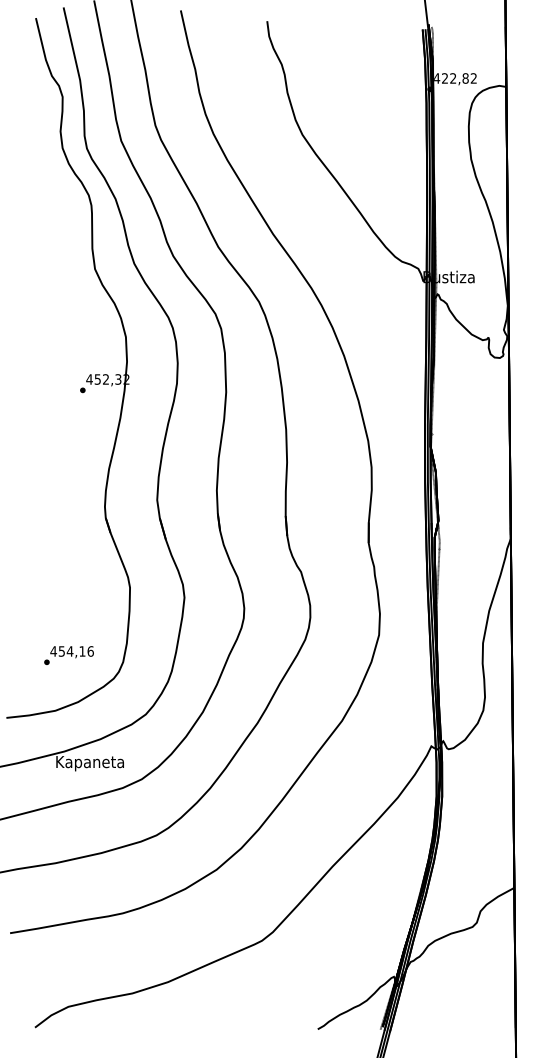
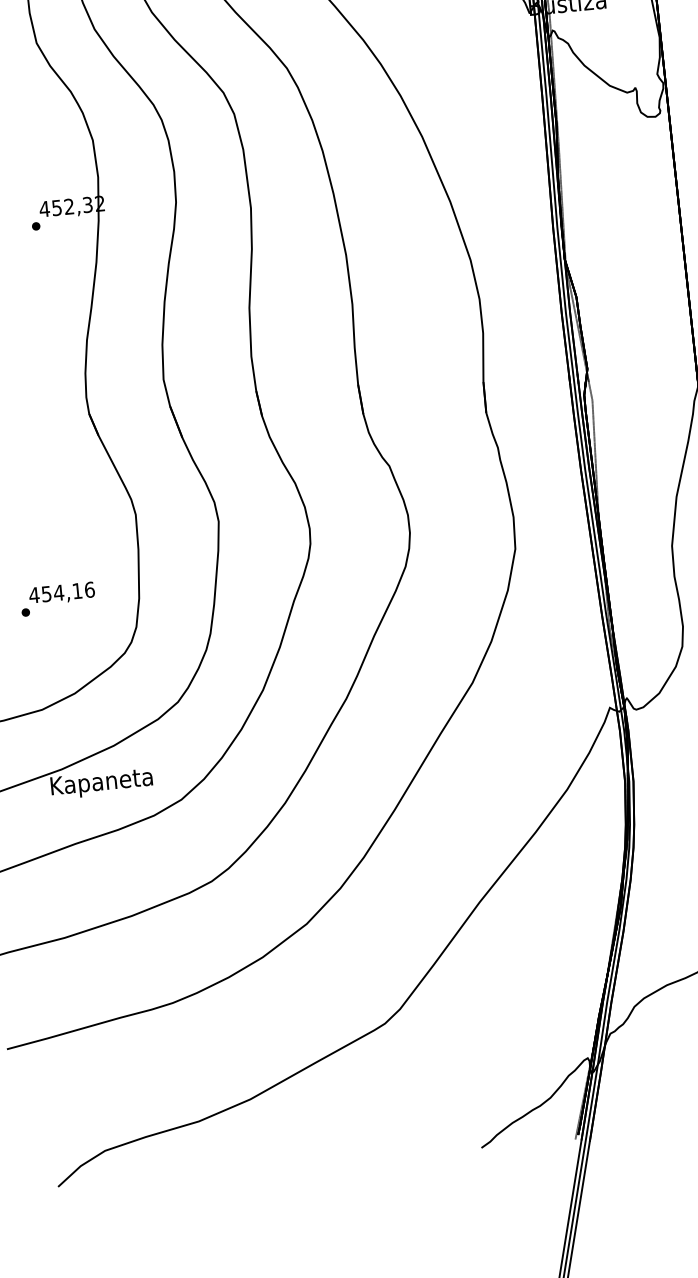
text: (68, 655) -> (57, 599), moved

